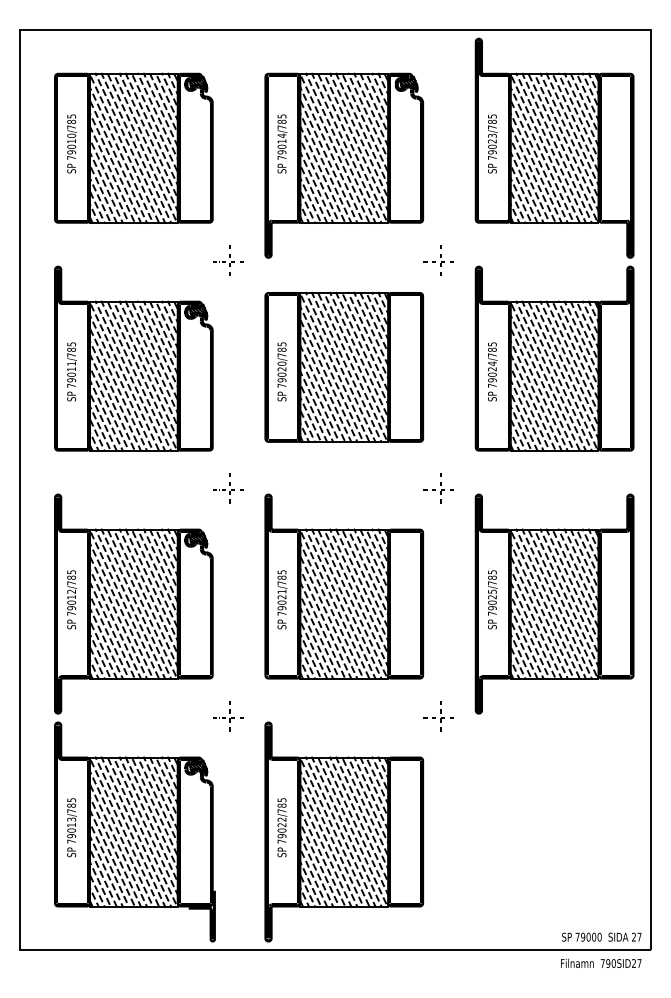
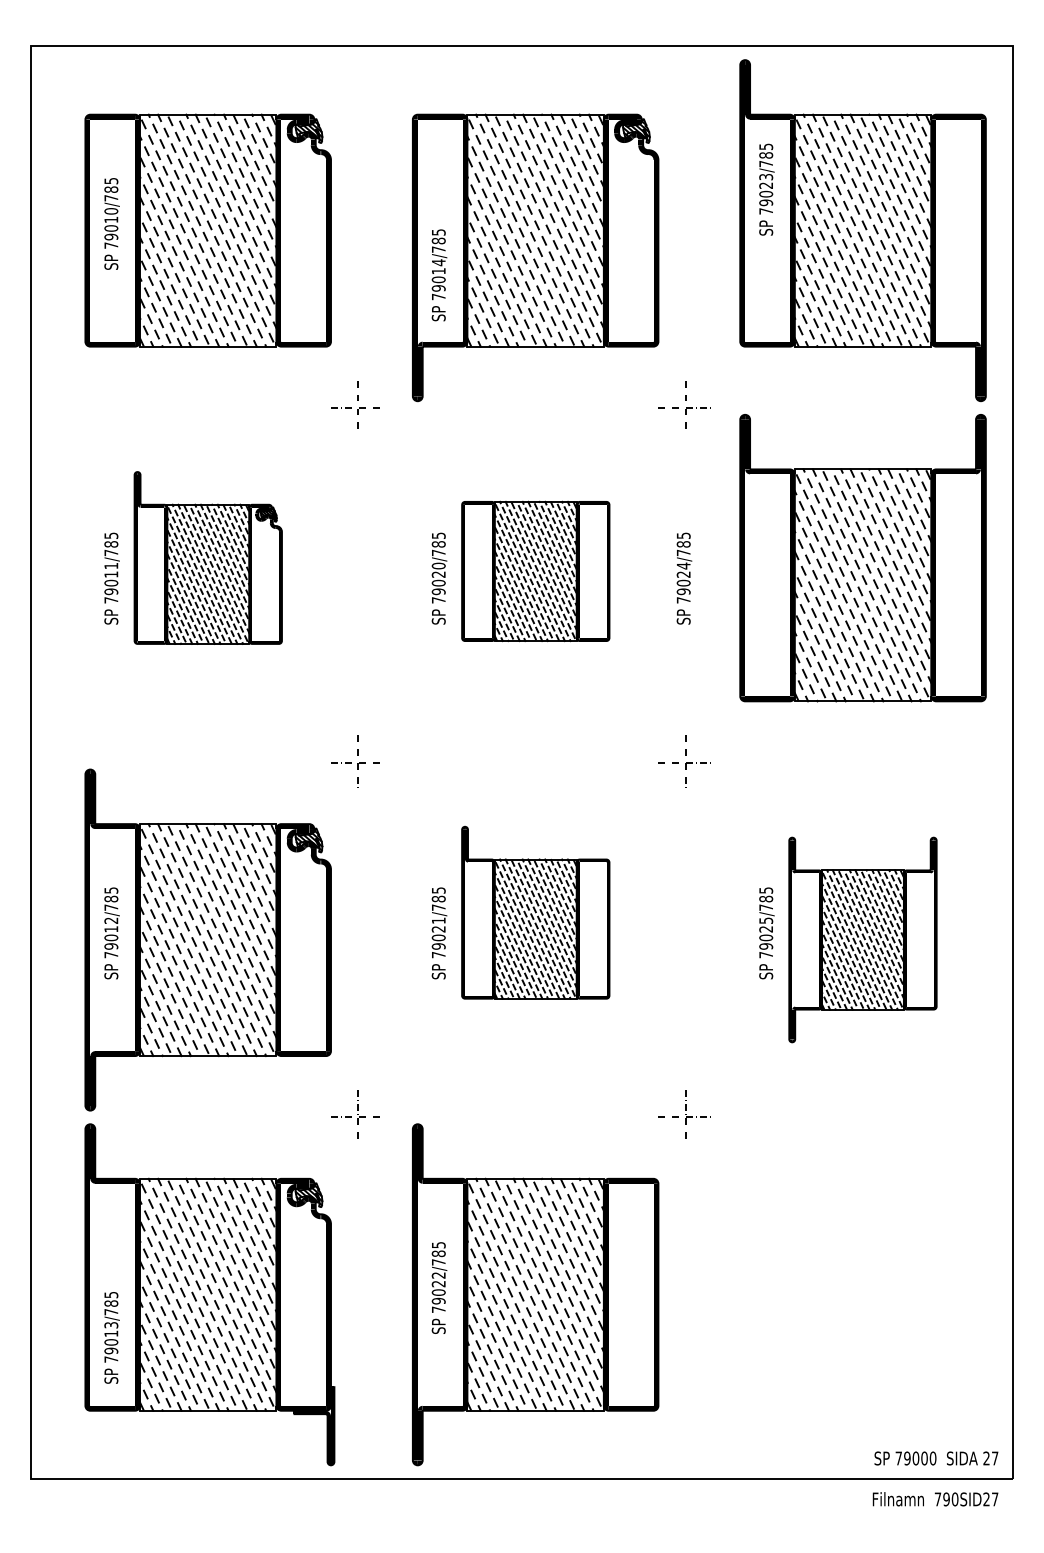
text: (282, 143) -> (439, 274), moved
text: (492, 143) -> (766, 188), moved
part: (133, 358) -> (207, 557), size x0.6
part: (344, 366) -> (536, 570), size x0.6
text: (492, 371) -> (683, 578), moved
part: (344, 586) -> (536, 912), size x0.6
part: (554, 603) -> (862, 939), size x0.6
text: (71, 827) -> (111, 1337), moved

